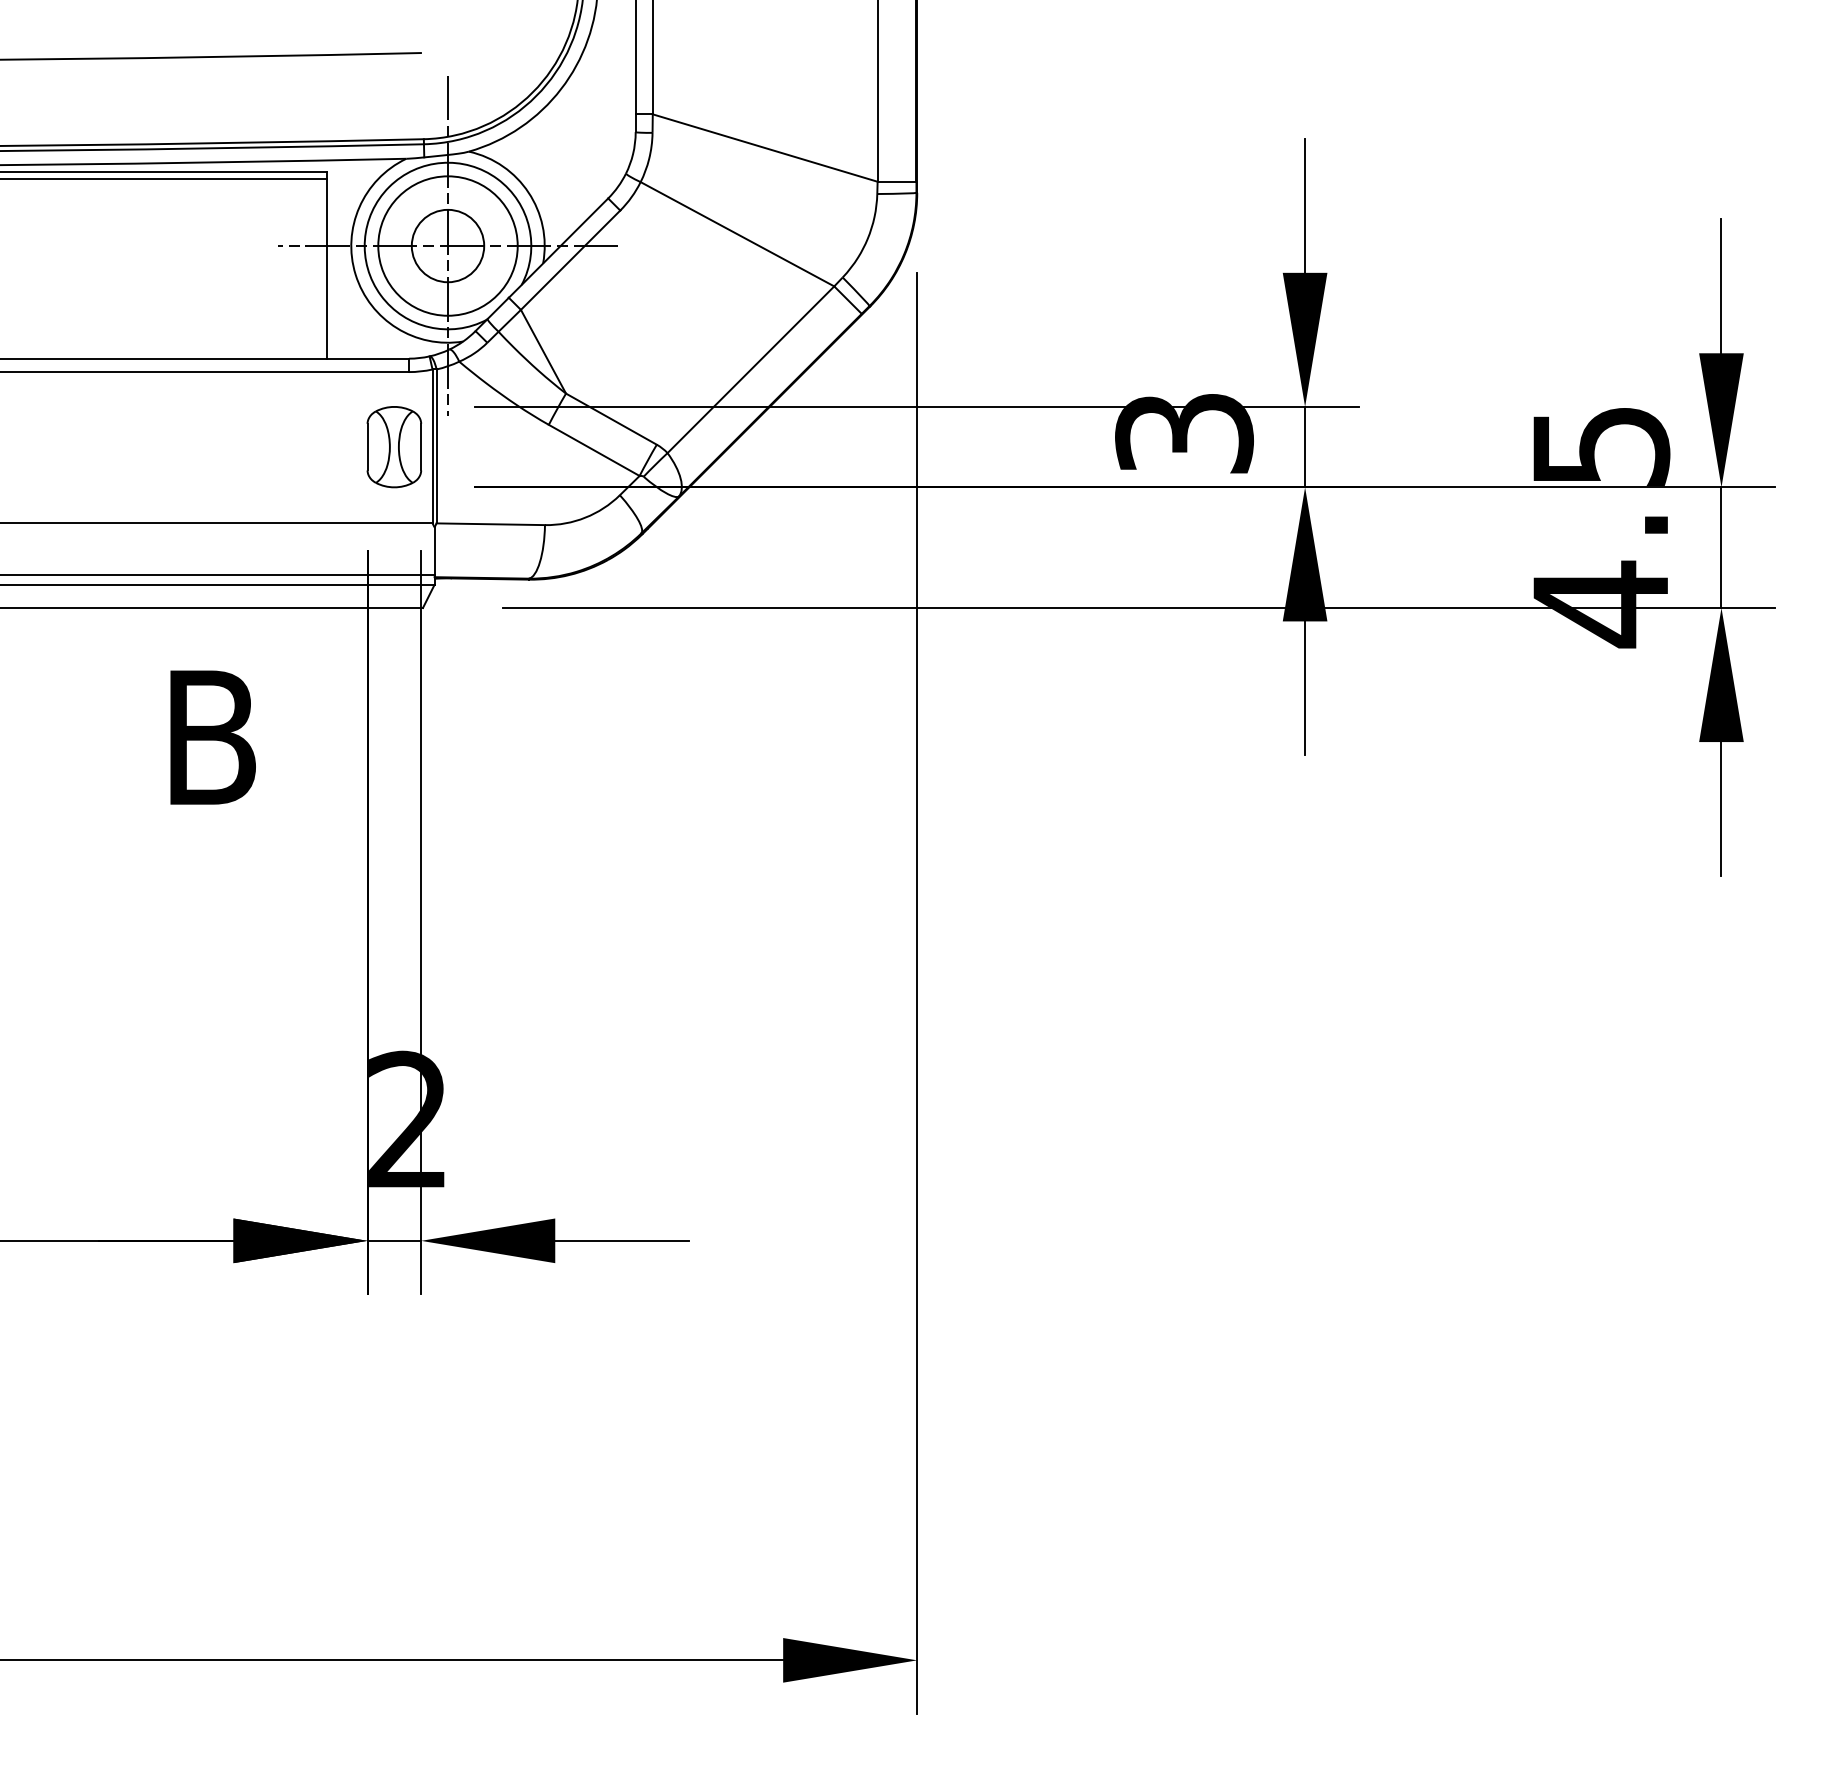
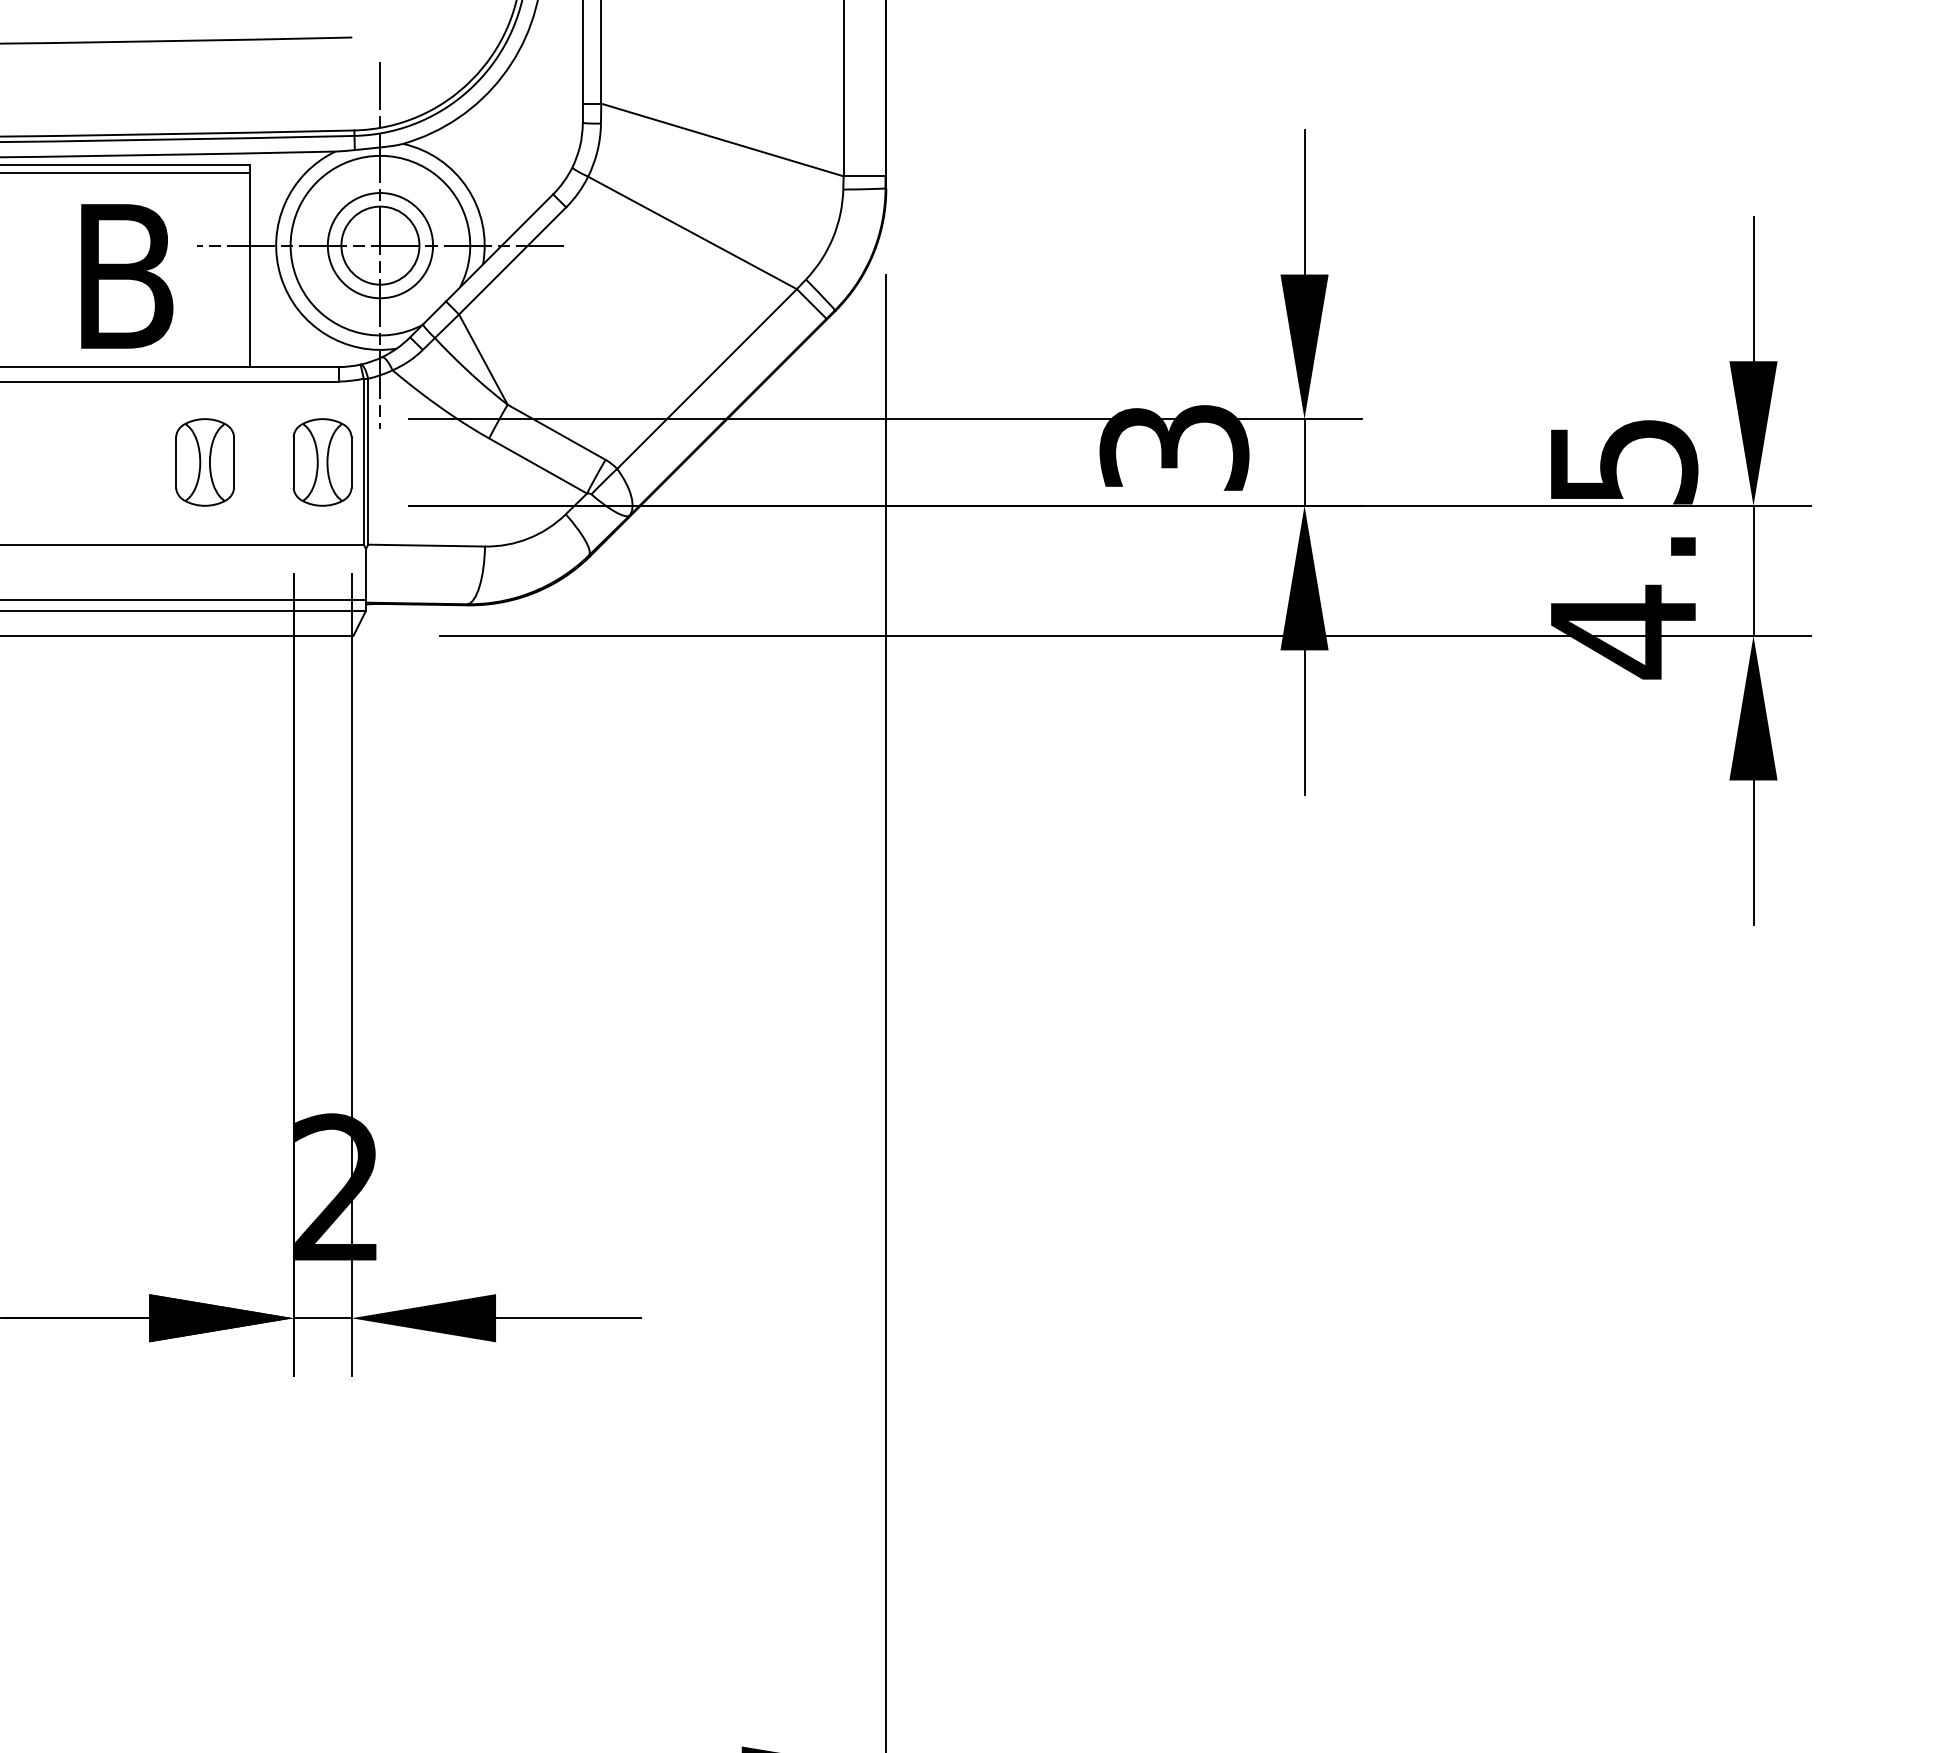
circle: (447, 245) -> (379, 245), size x0.7
part: (285, 447) -> (205, 462), added
text: (212, 737) -> (126, 276), moved

